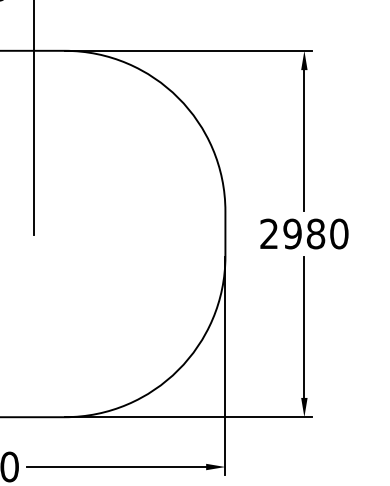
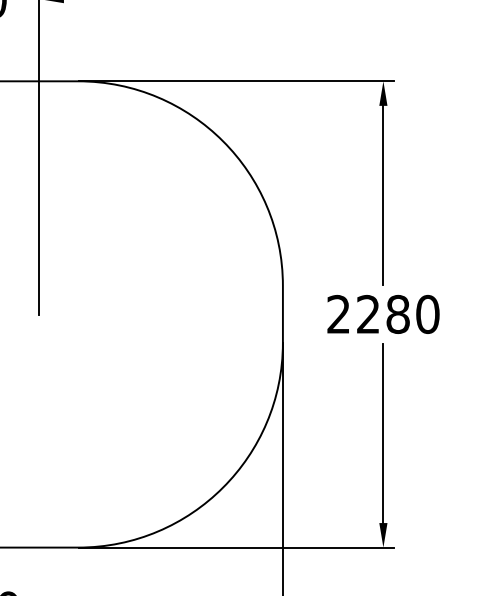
text: (292, 233) -> (368, 313), 2980 -> 2280

